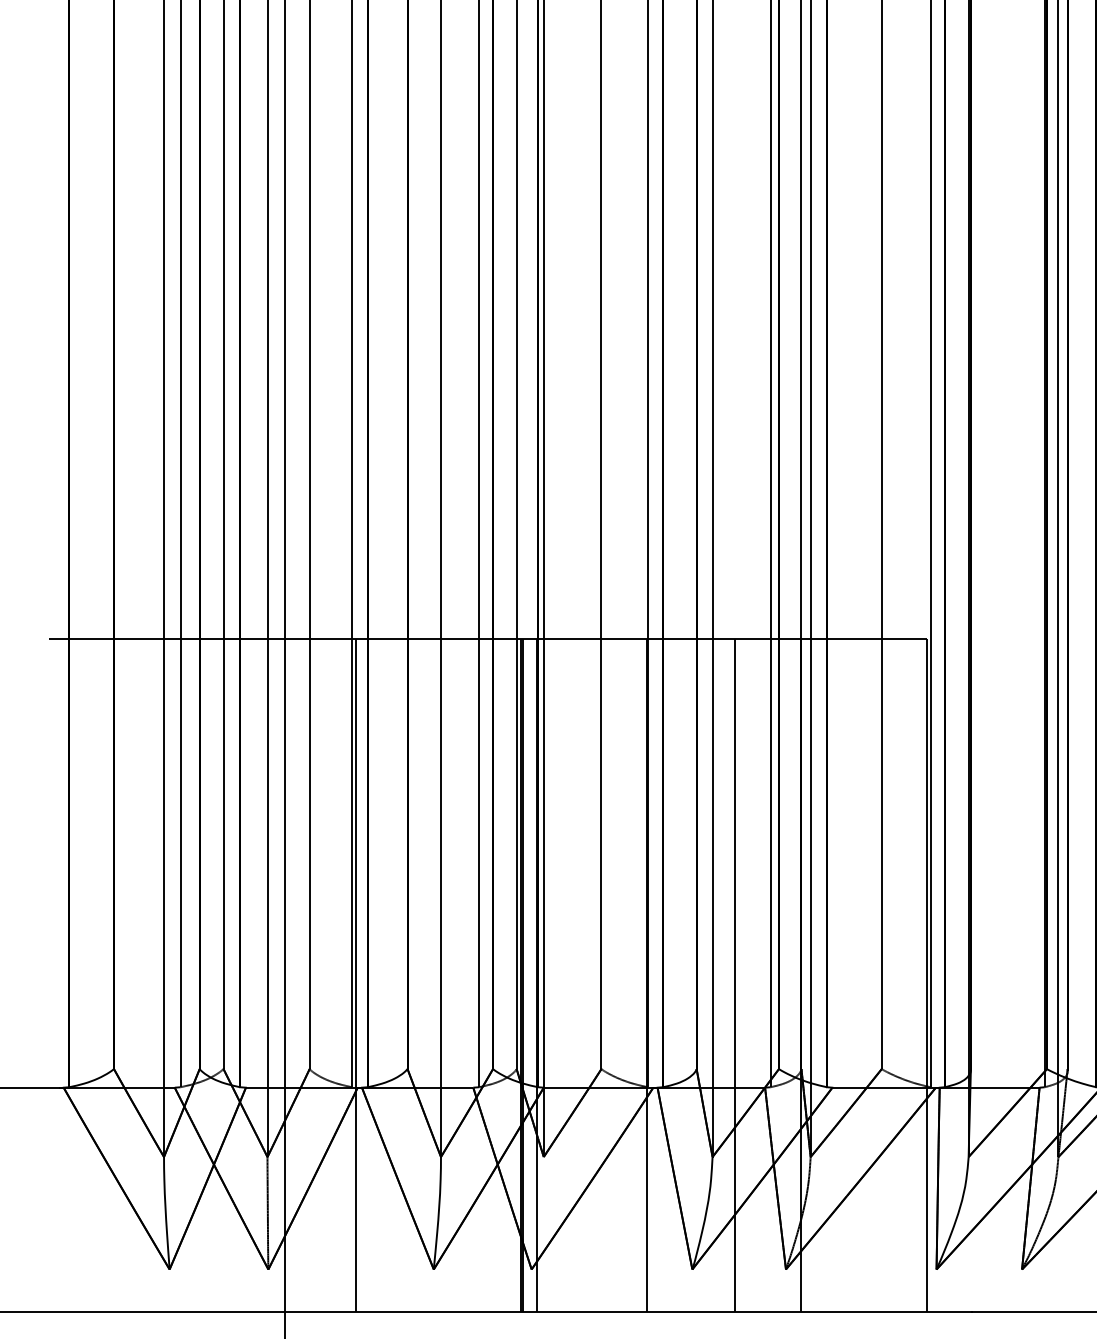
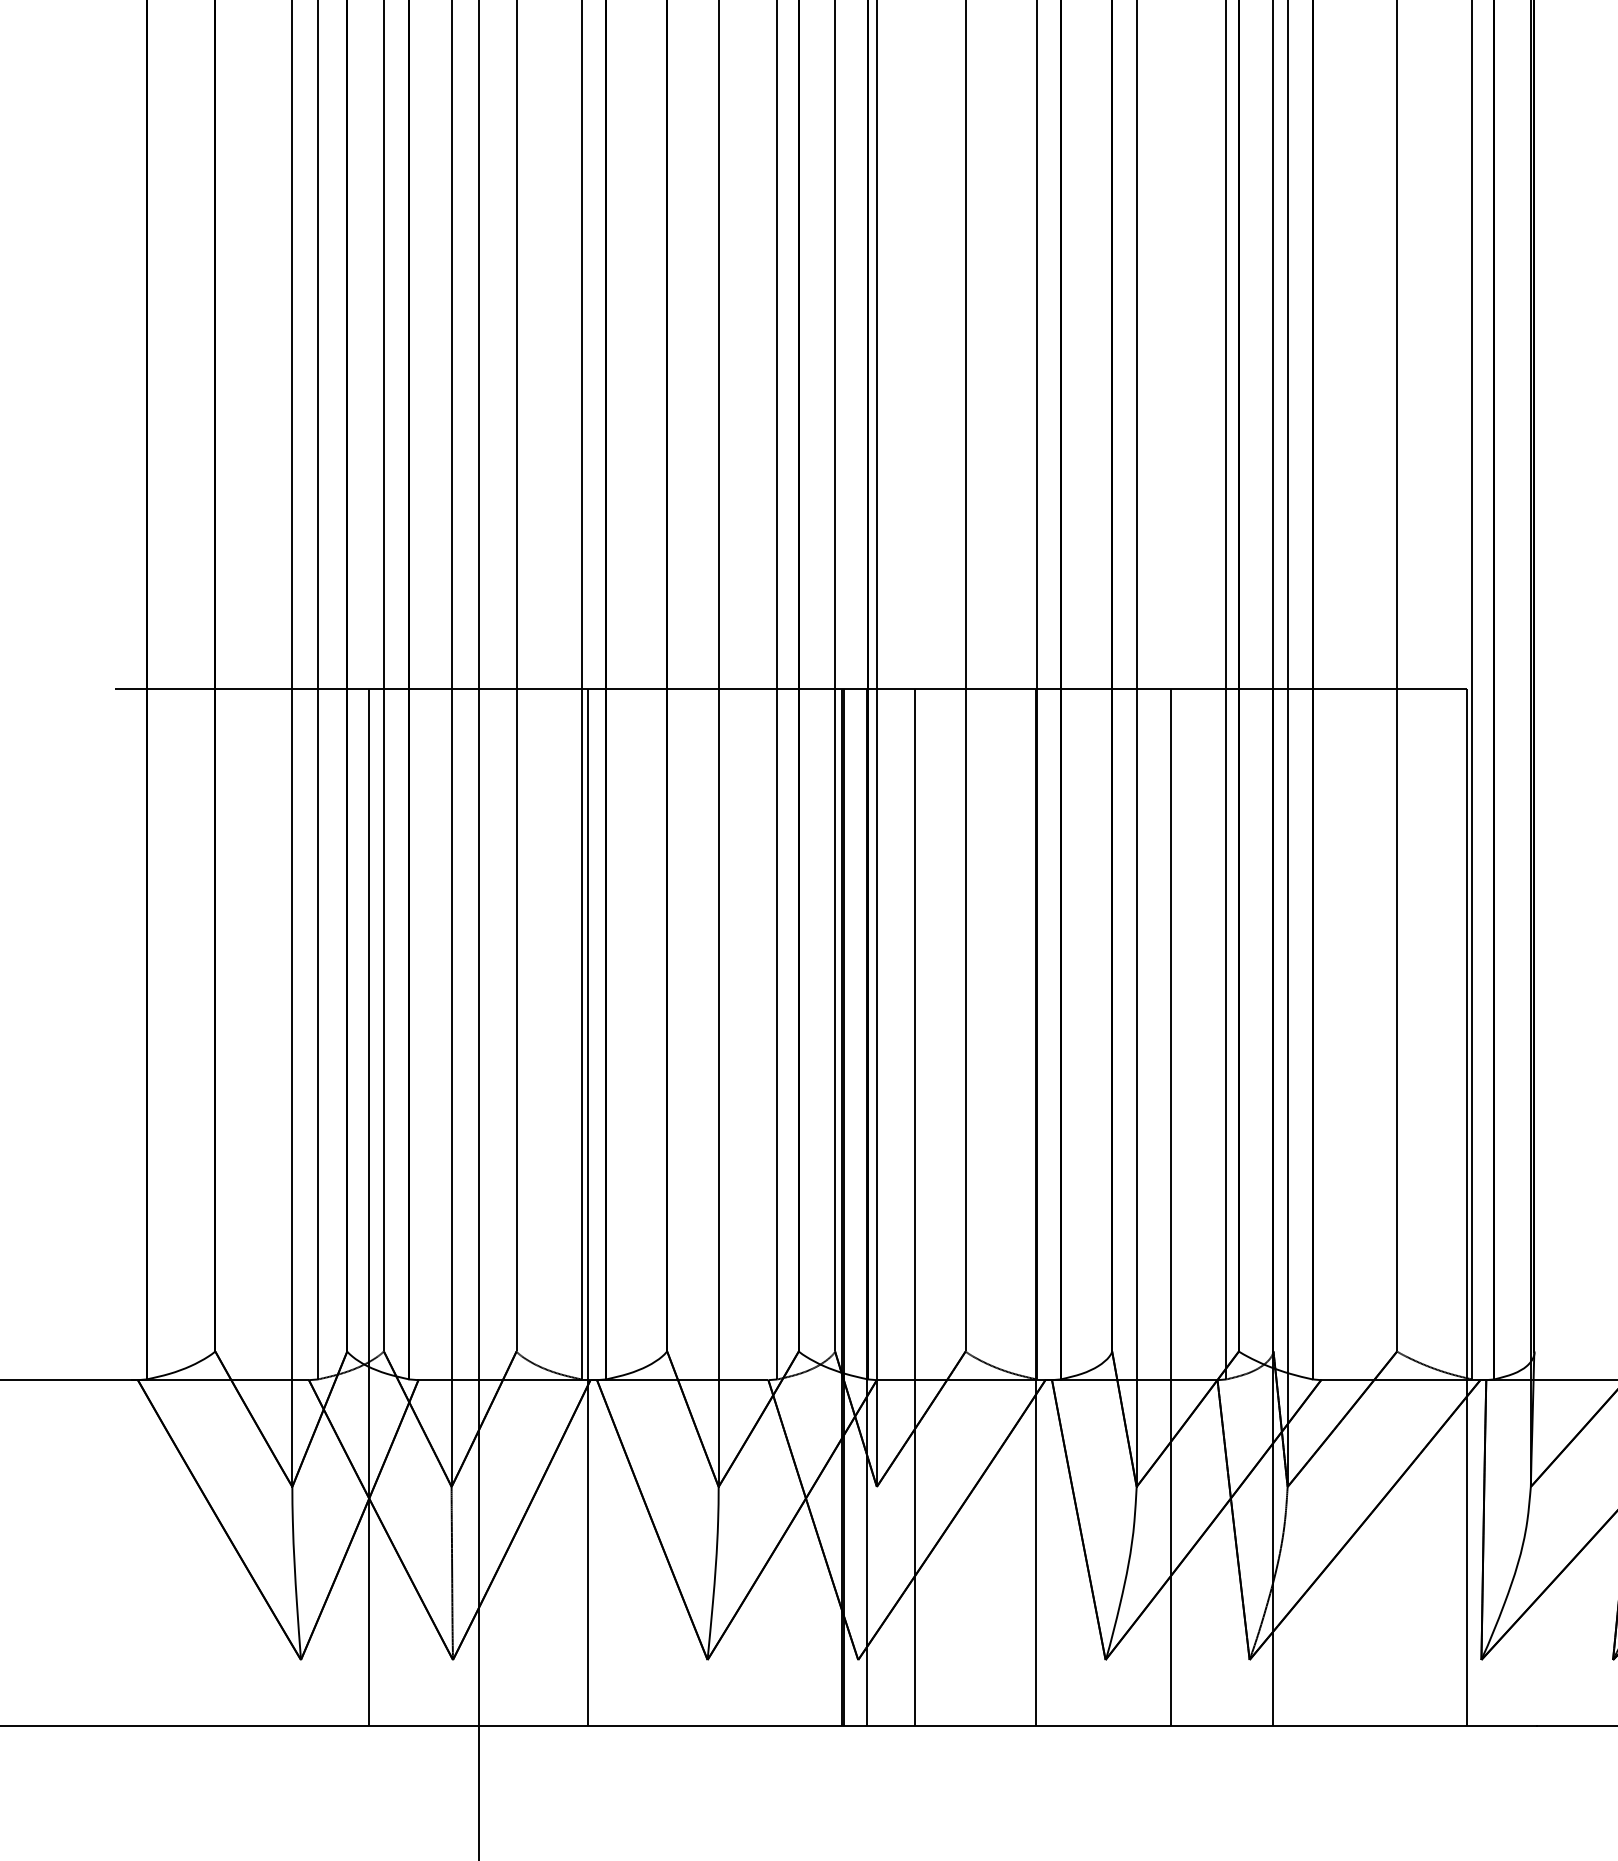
line: (213, 975) -> (368, 1207), added
line: (568, 975) -> (914, 1207), added

